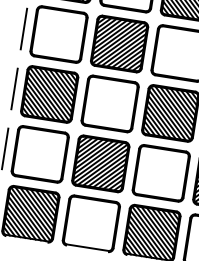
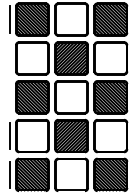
line: (23, 29) -> (9, 58), removed
line: (14, 89) -> (9, 97), removed

